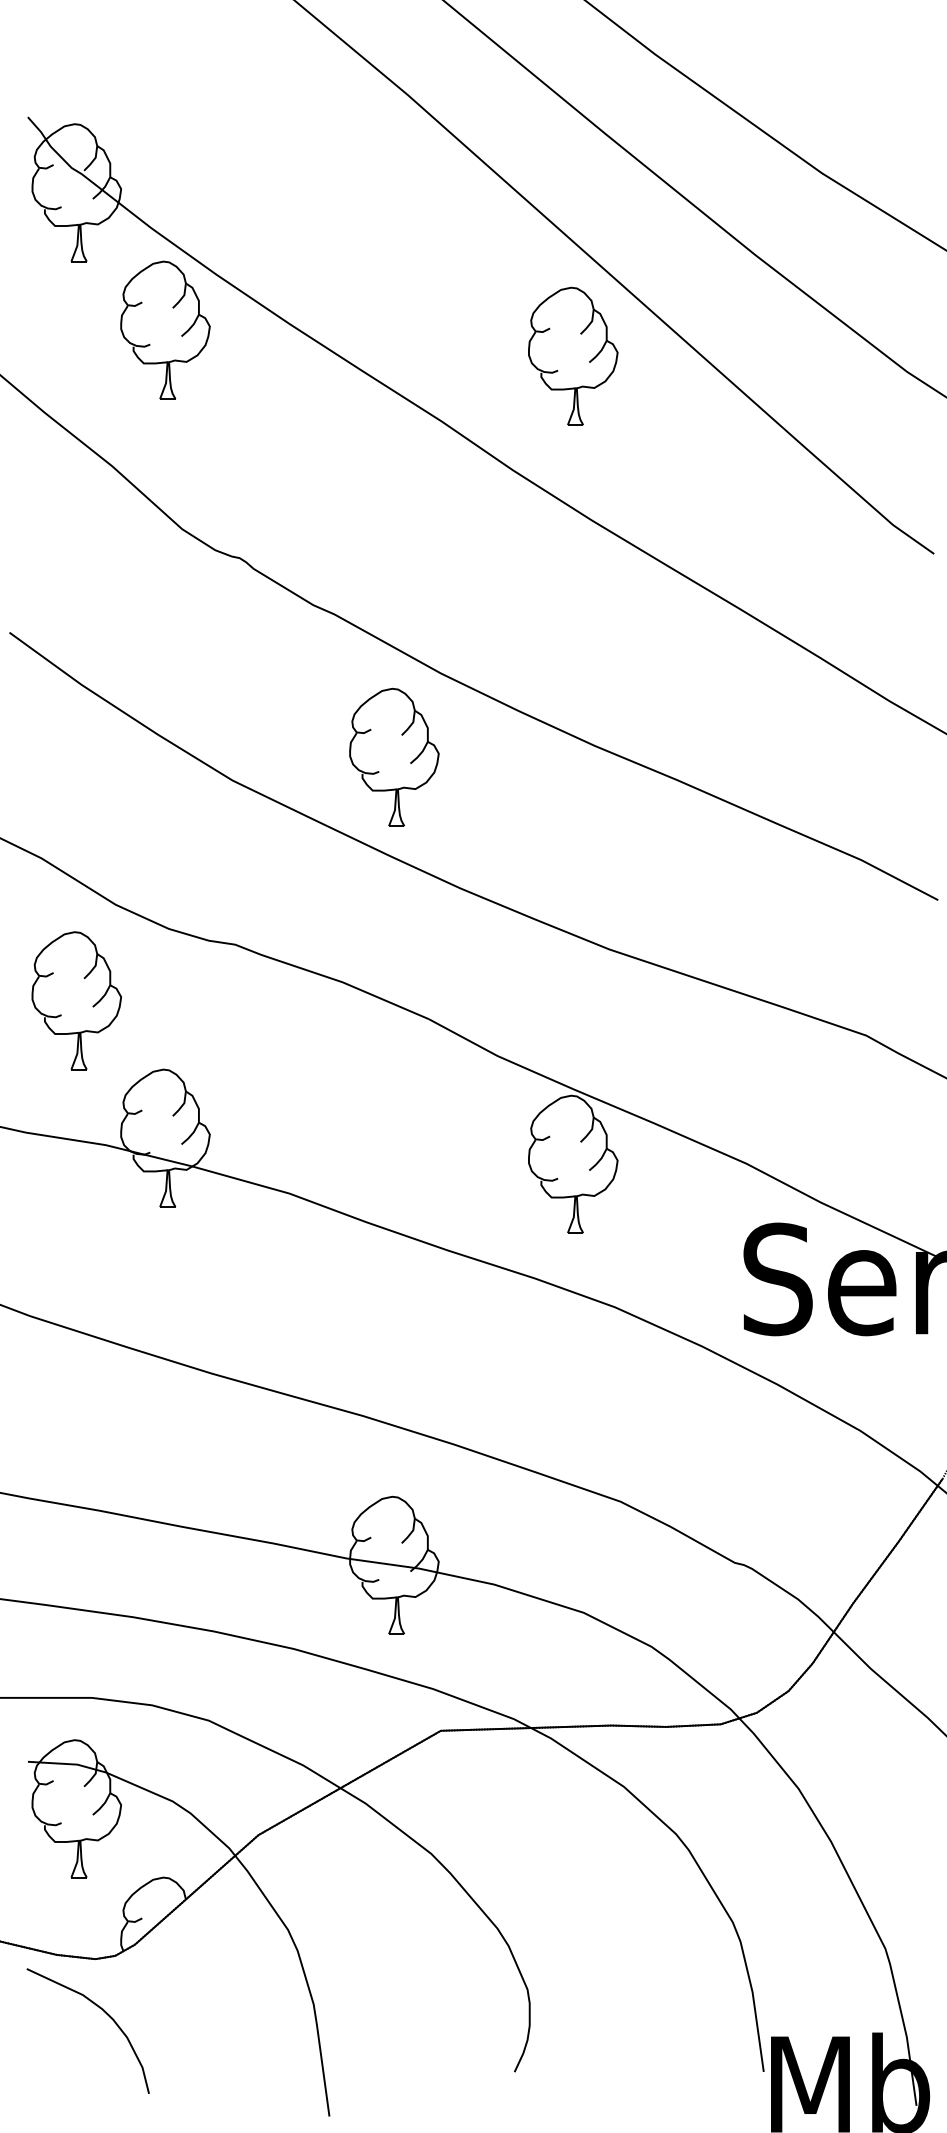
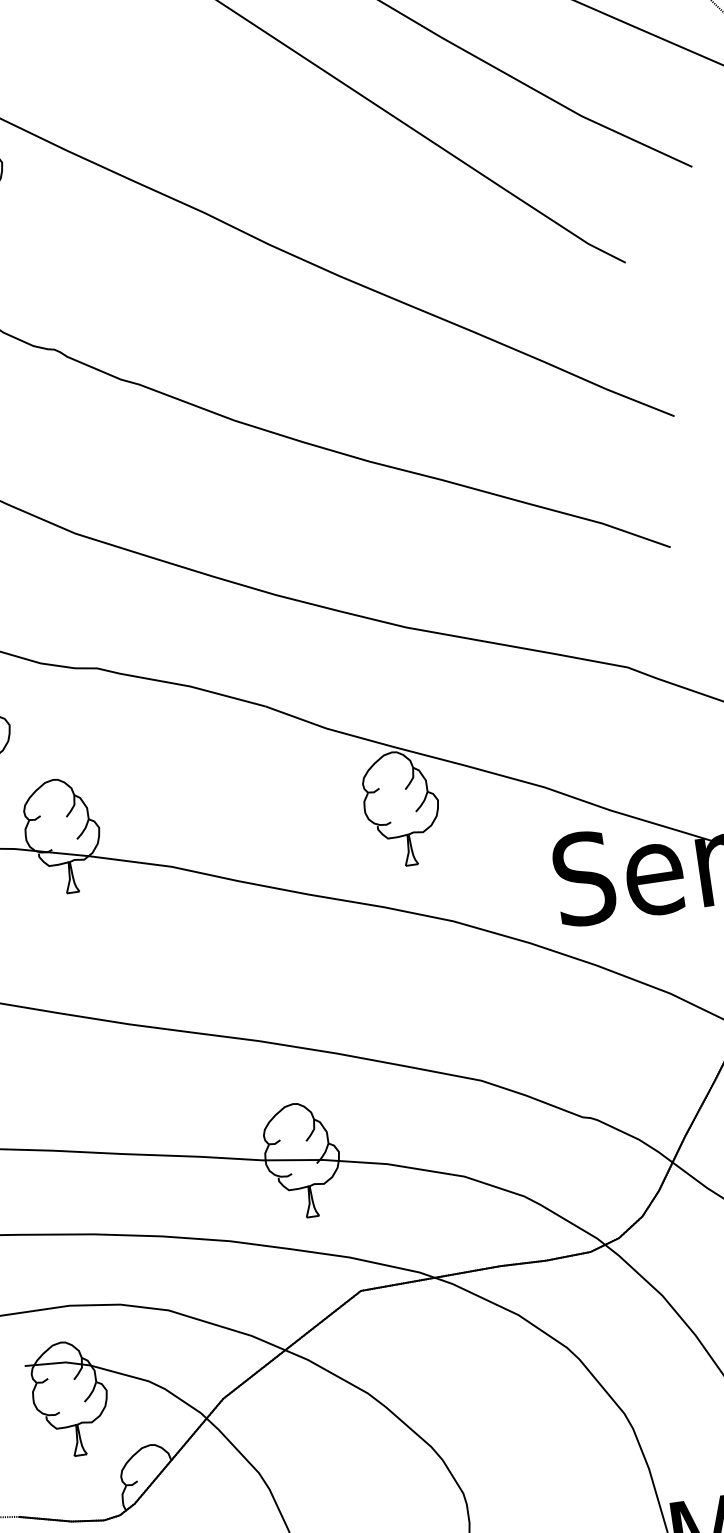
part: (573, 355) -> (304, 142), removed
part: (394, 756) -> (205, 494), removed

